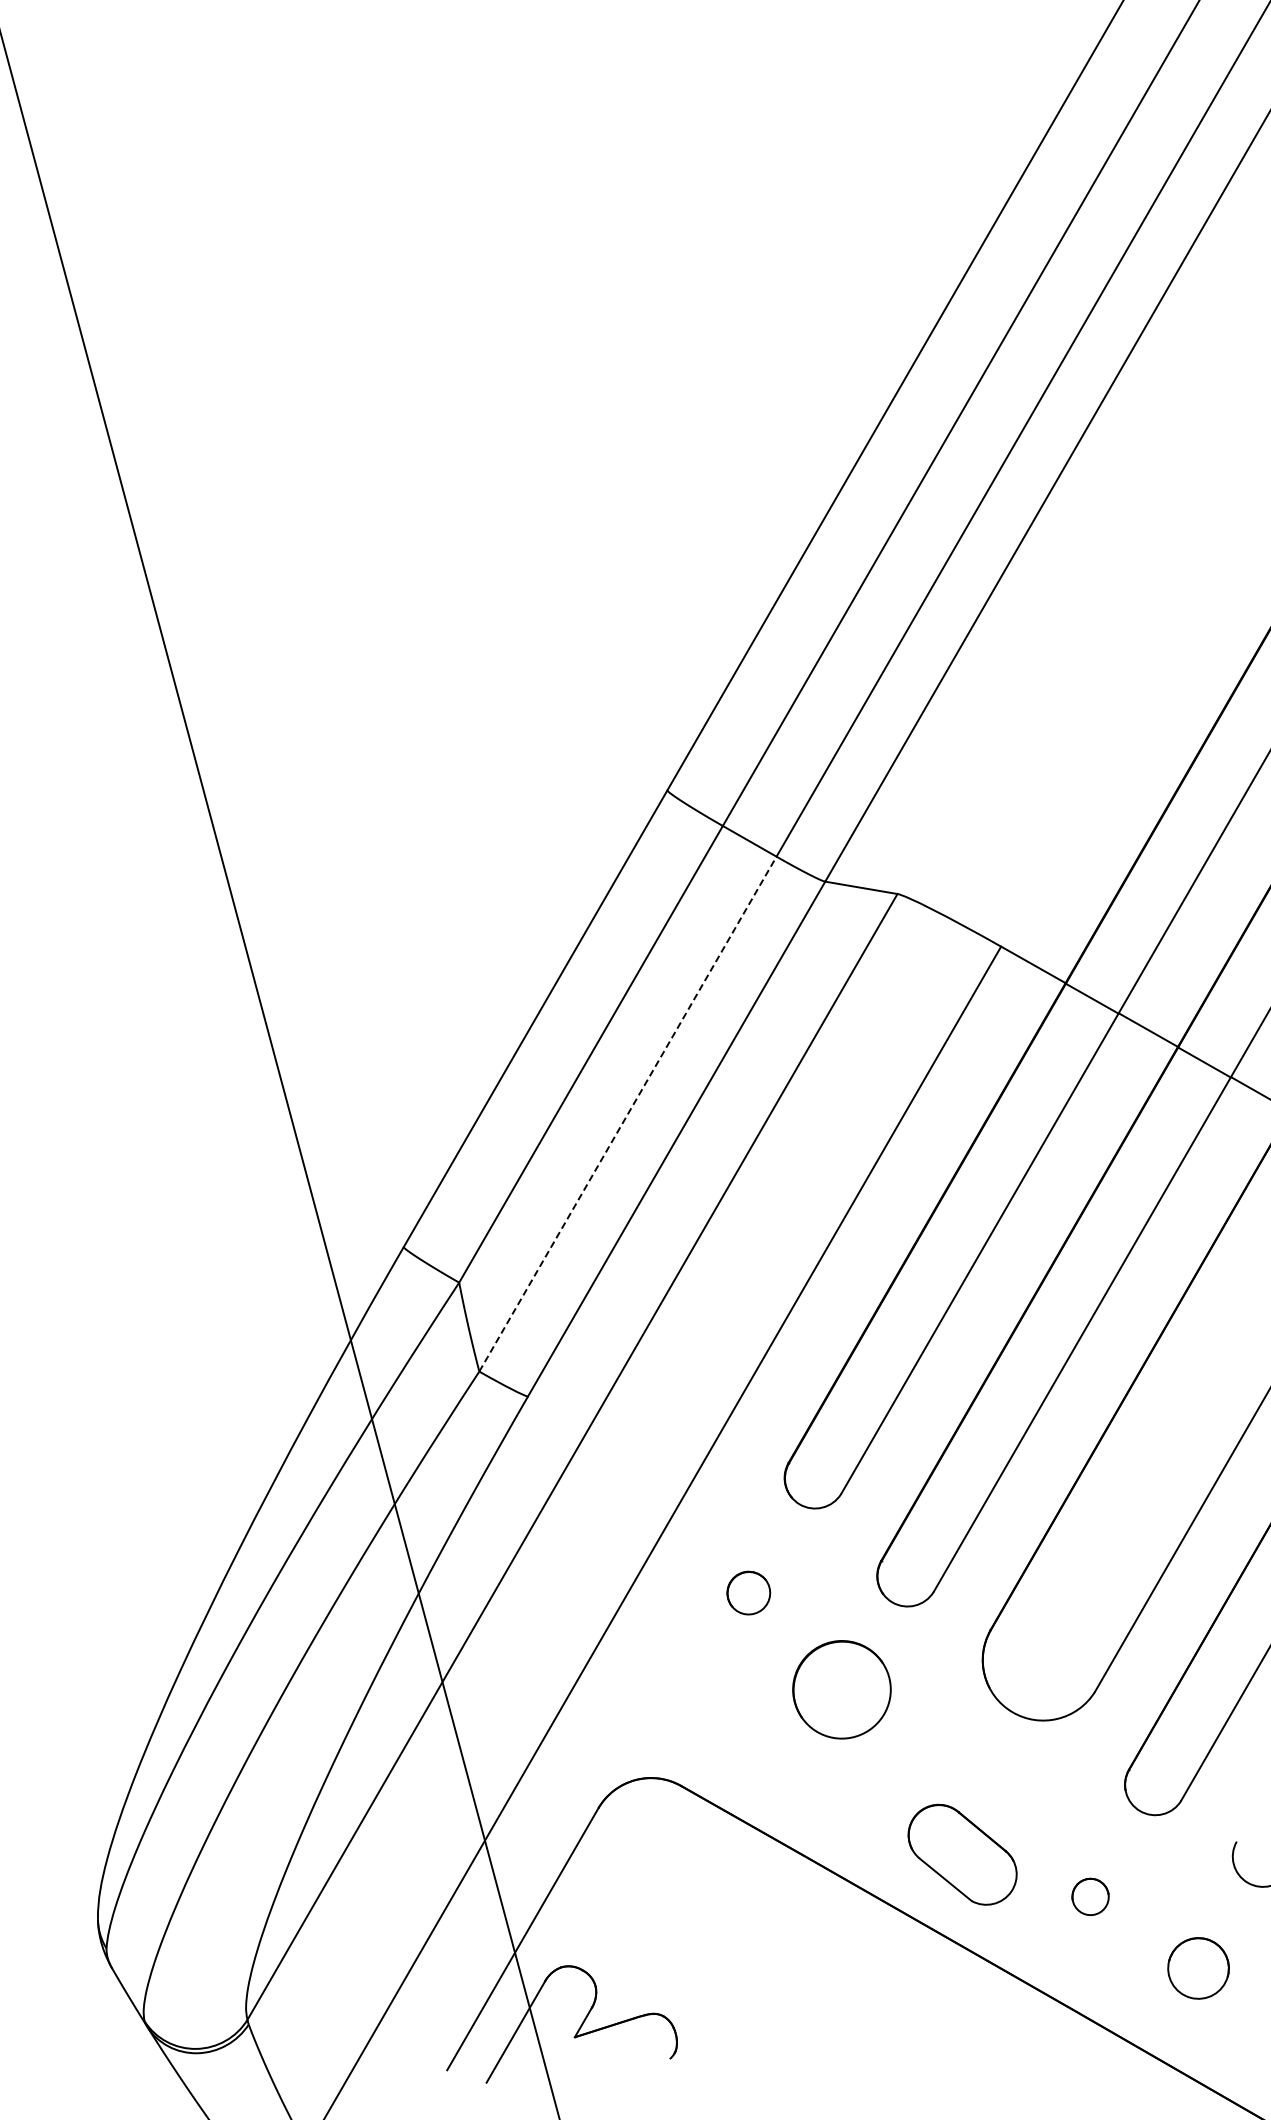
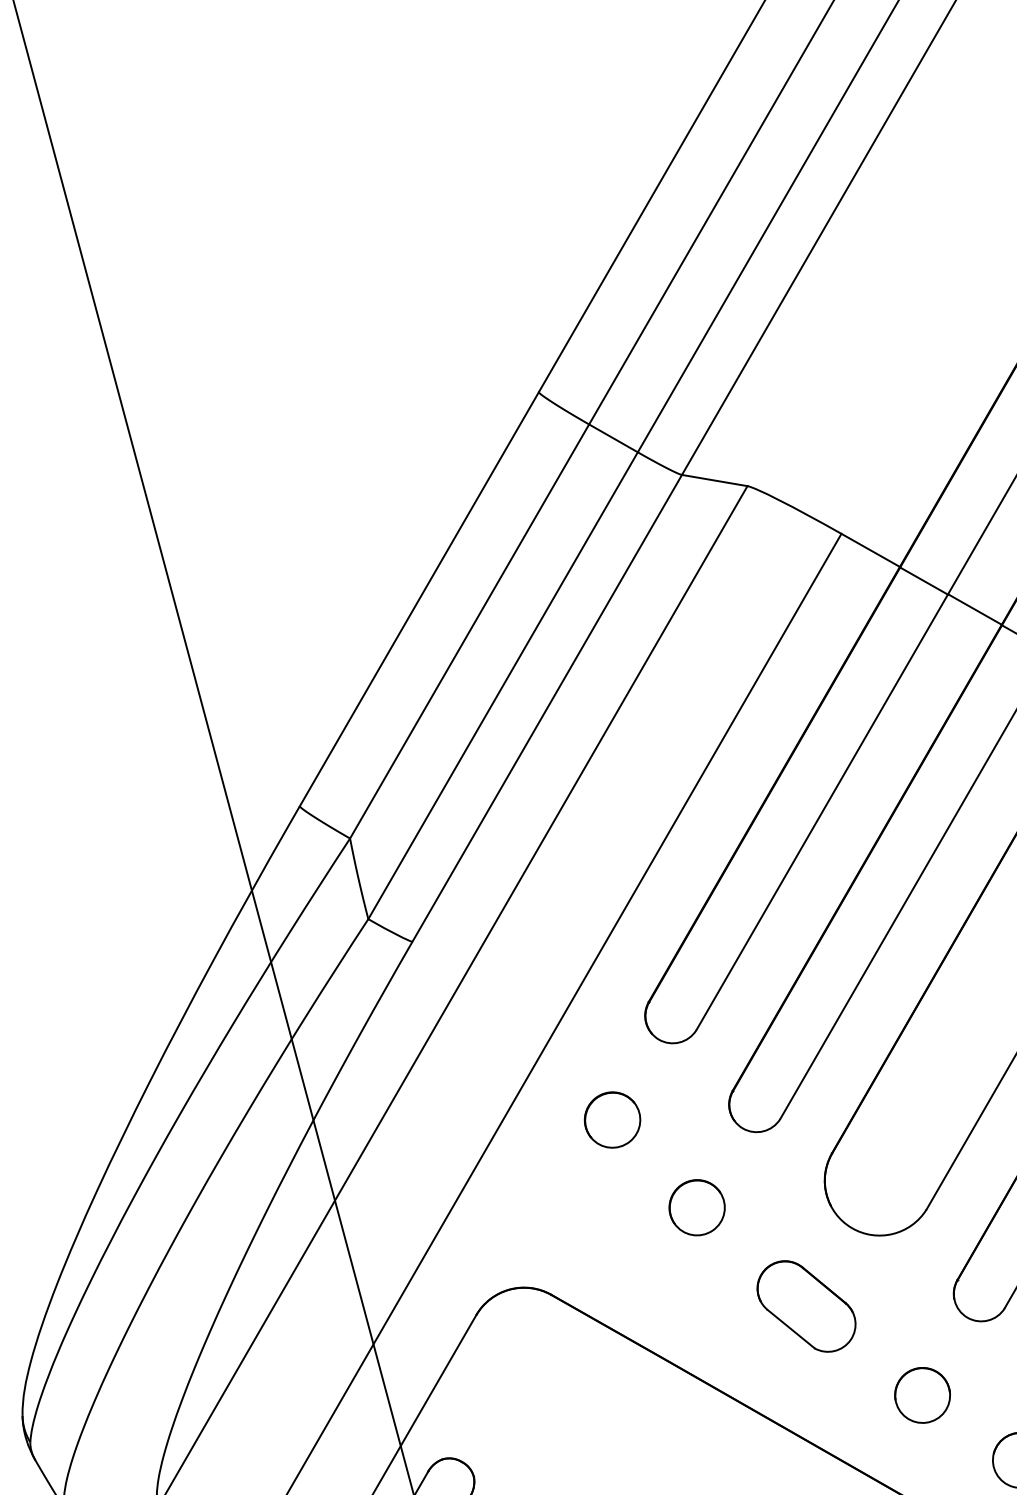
line: (628, 1113) -> (503, 685), dashed -> solid
part: (748, 1592) -> (612, 1119), size x1.43
part: (841, 1689) -> (696, 1207), size x0.62
part: (962, 1854) -> (806, 1306), moved
part: (1090, 1896) -> (922, 1395), size x1.67

